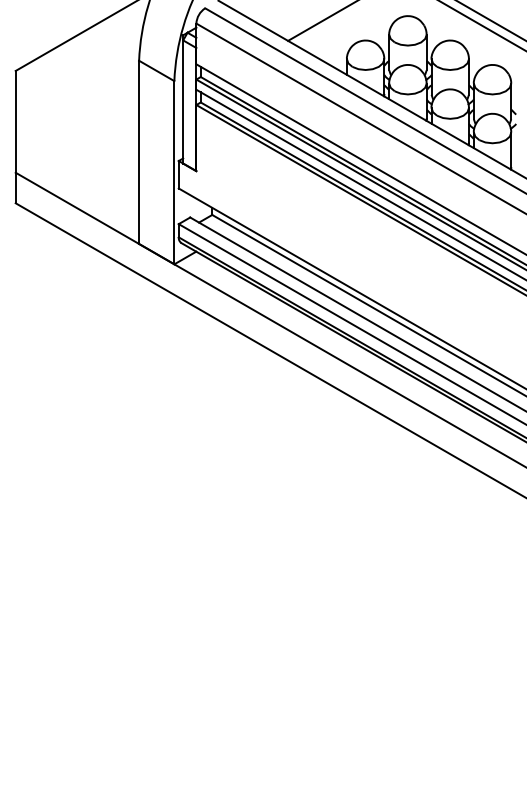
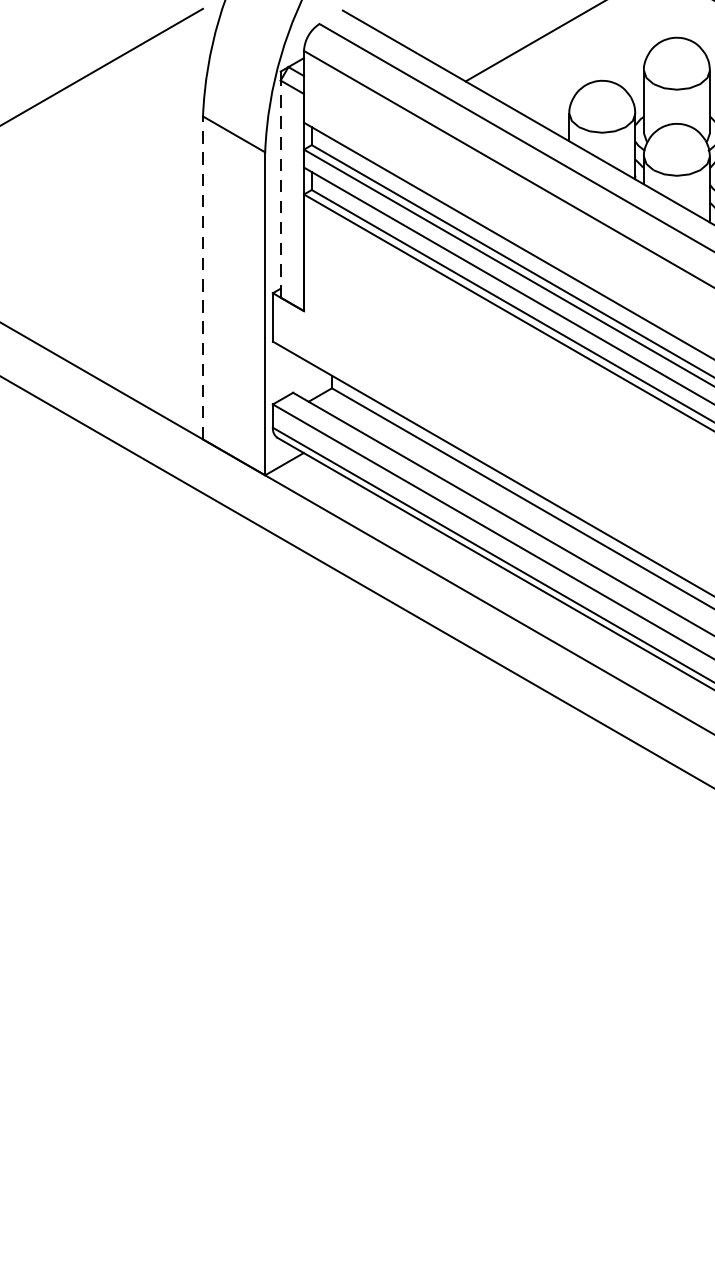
line: (183, 101) -> (281, 188), solid -> dashed
line: (139, 152) -> (203, 278), solid -> dashed

